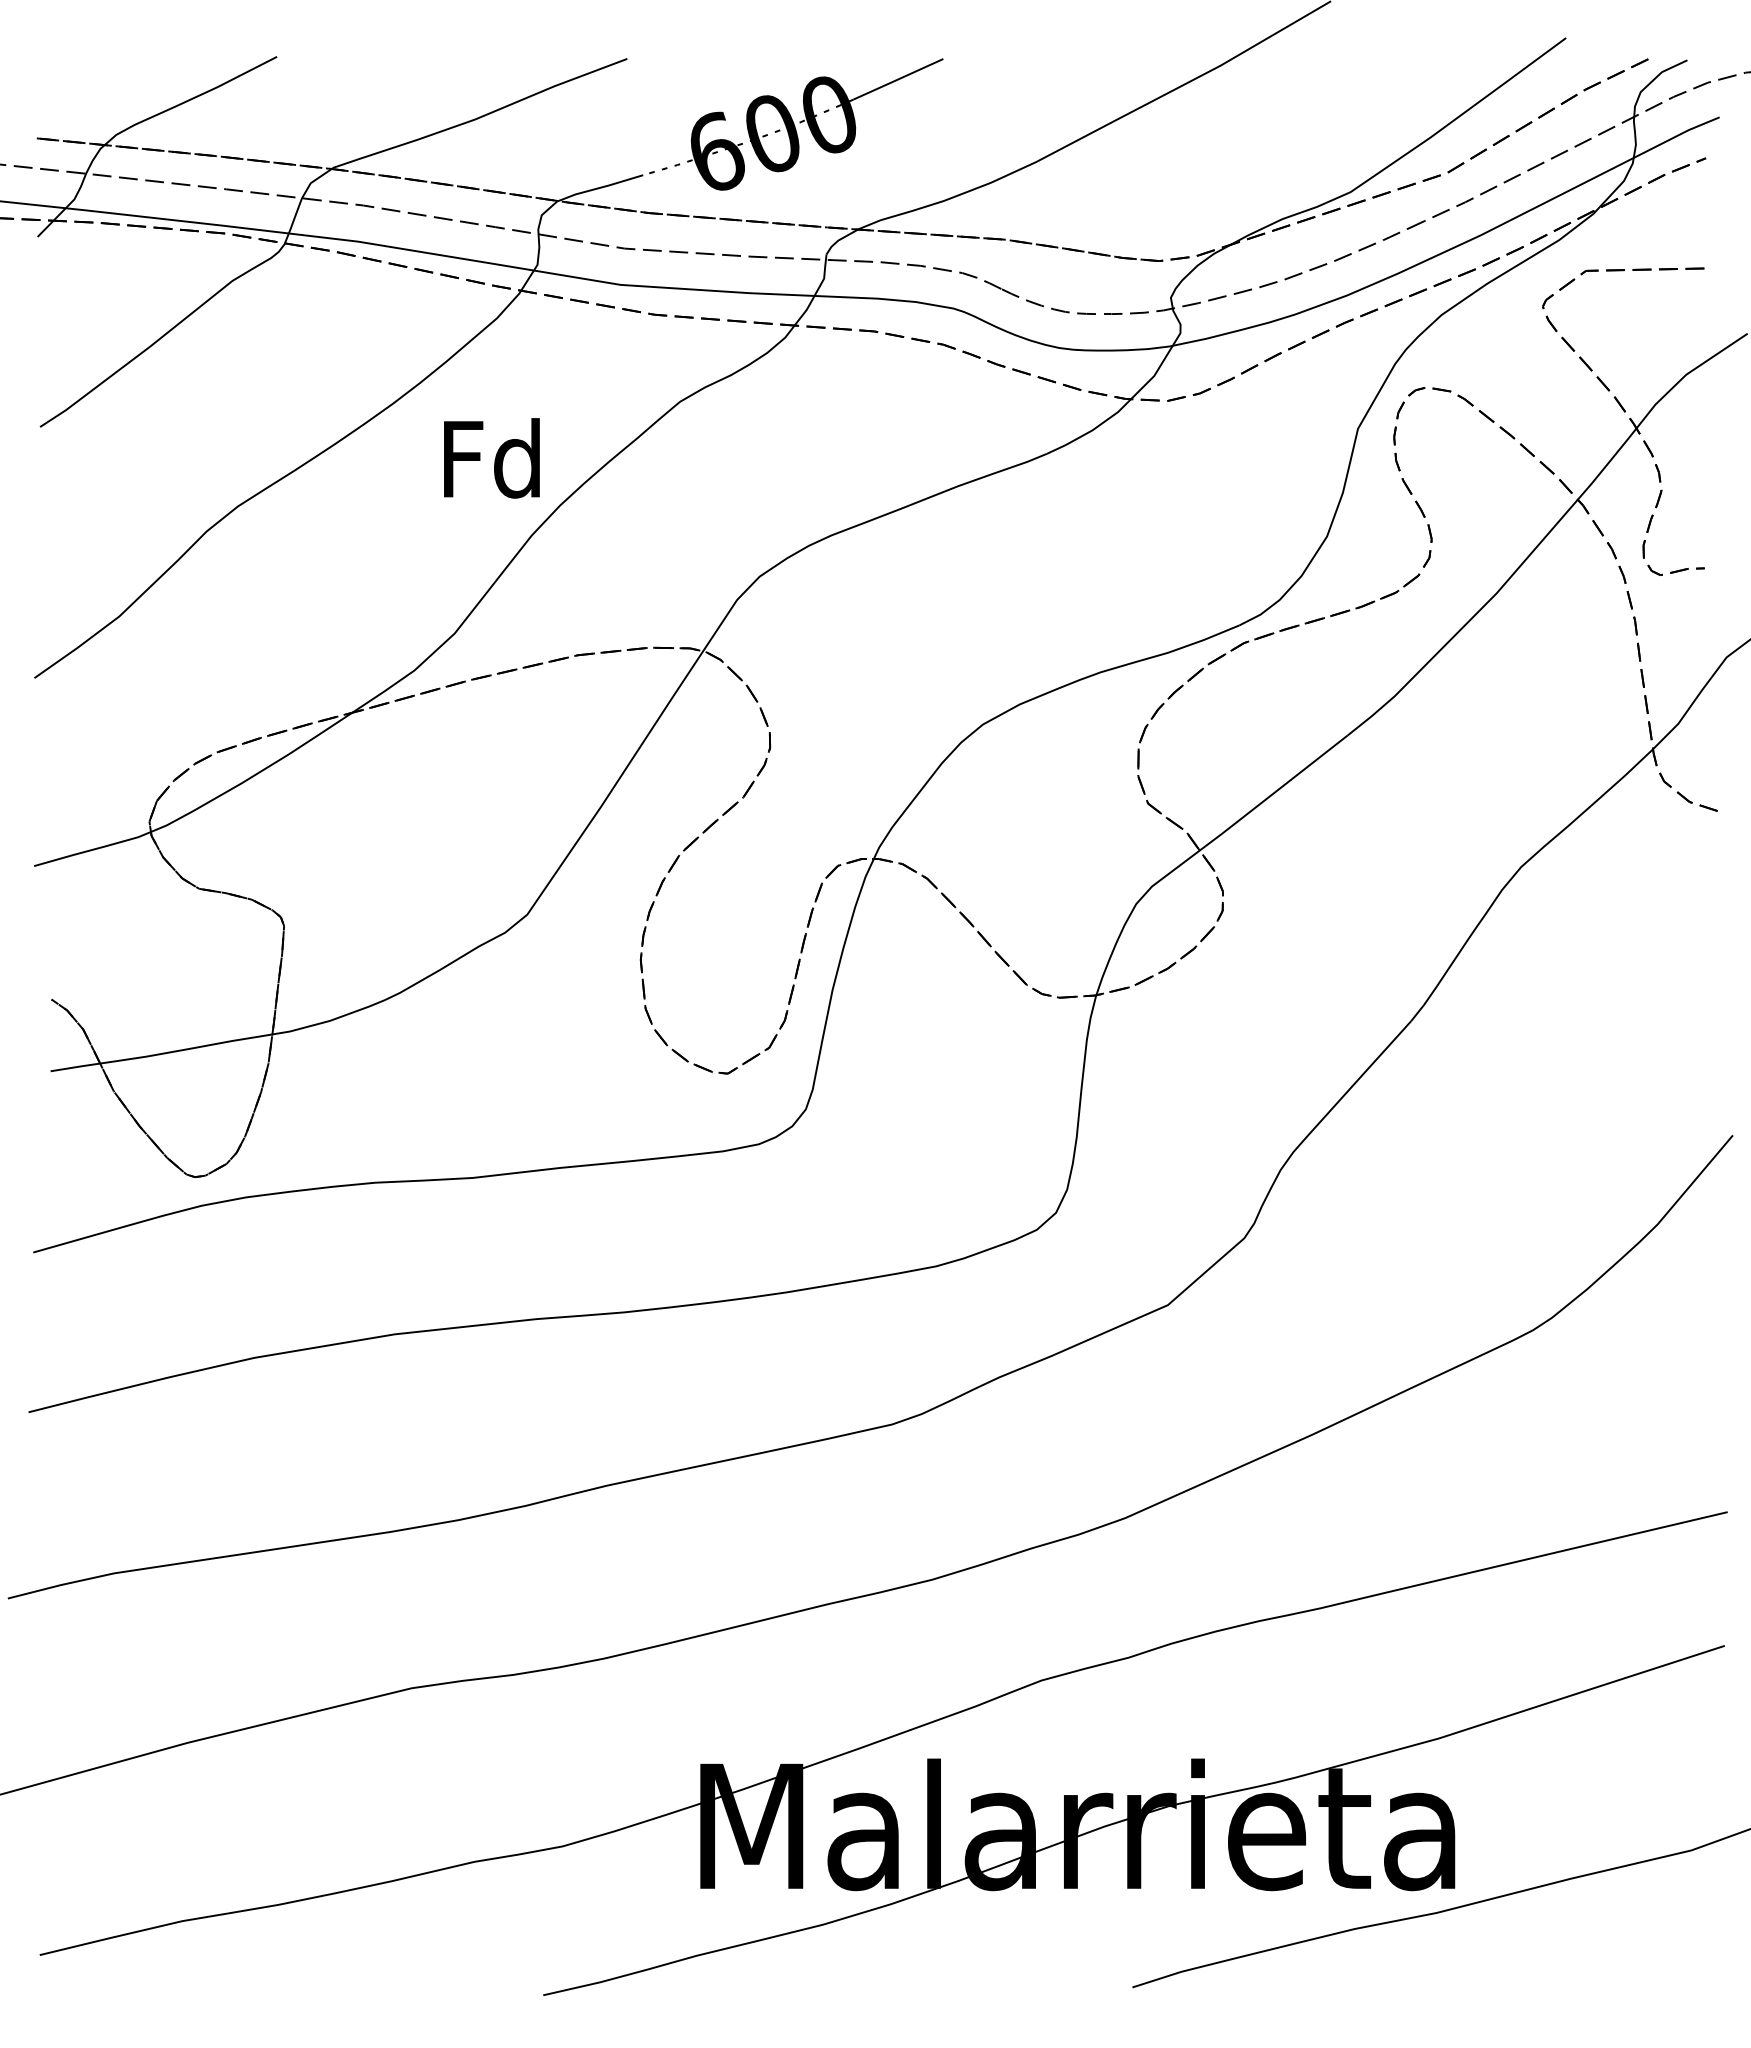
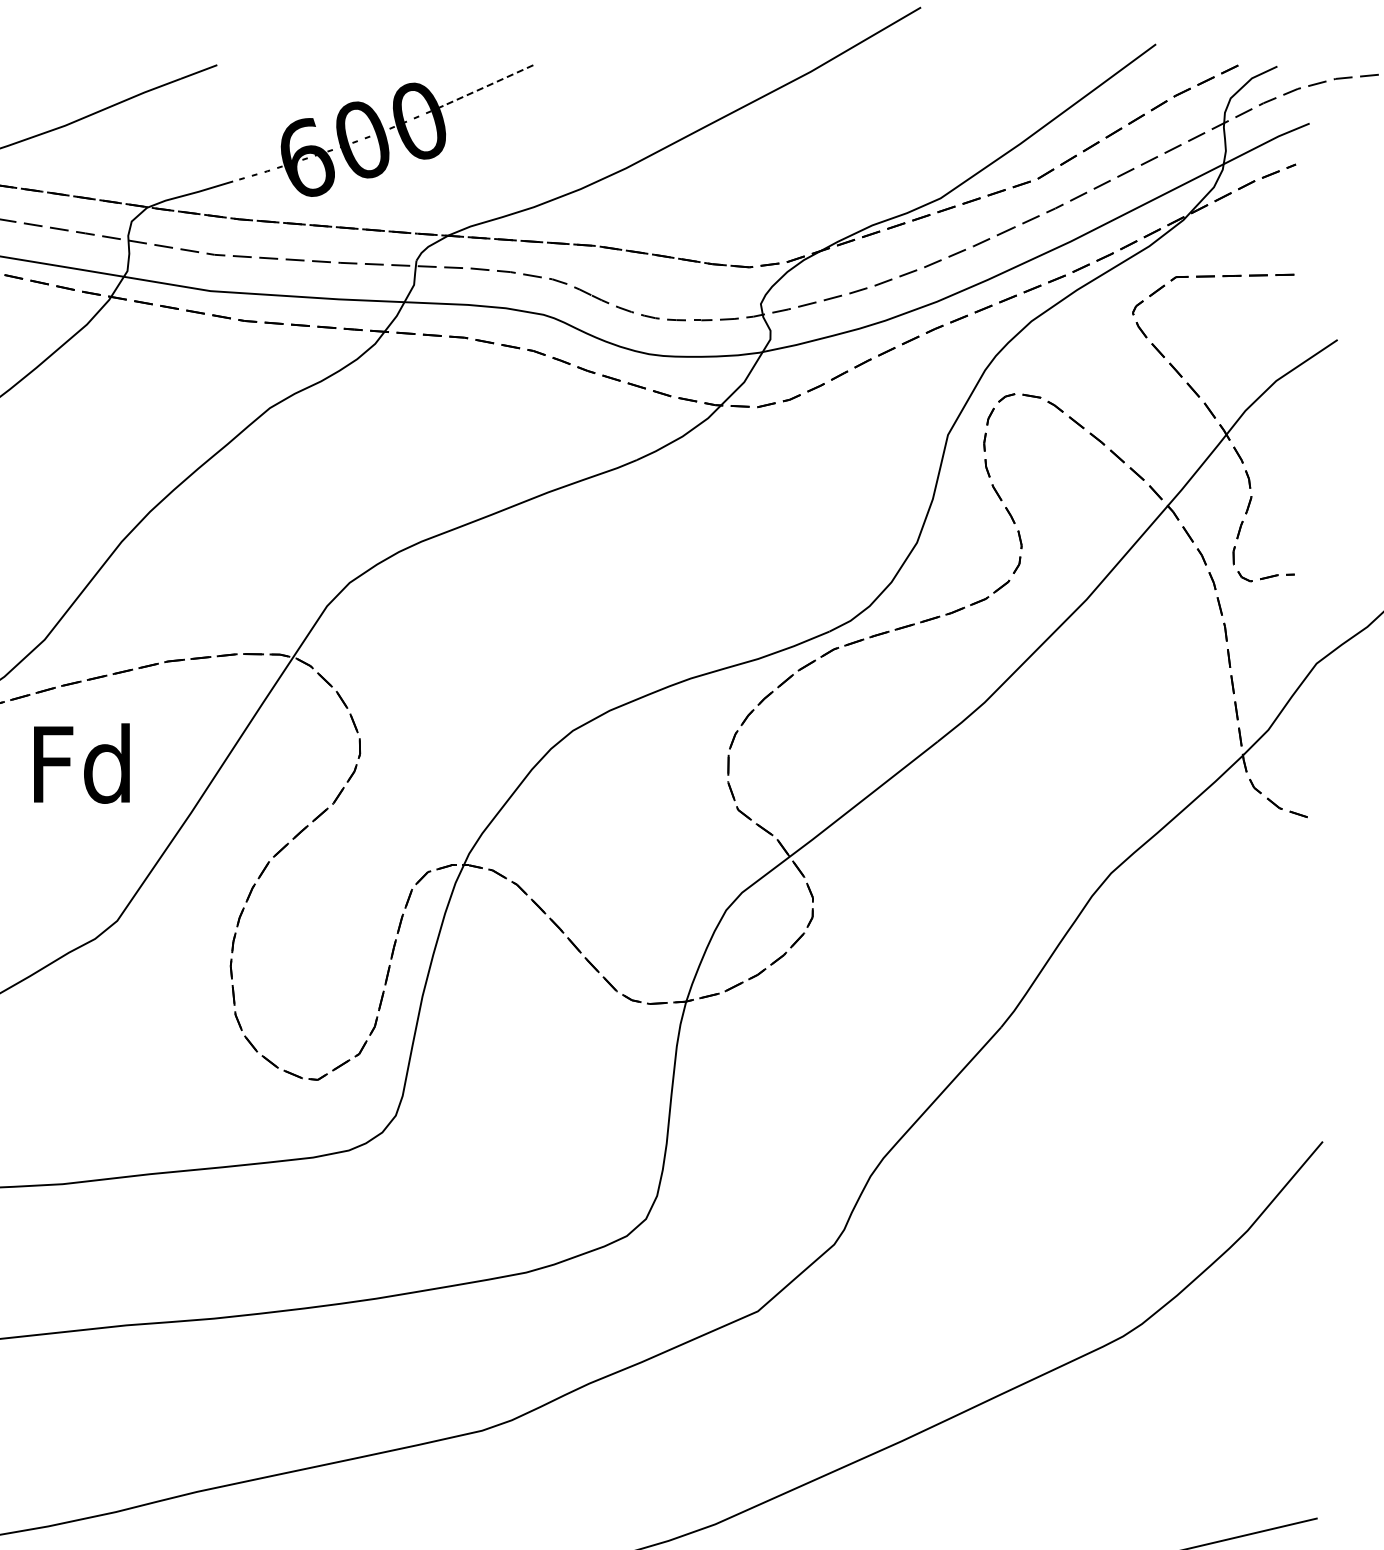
line: (897, 79) -> (487, 85), solid -> dashed
text: (491, 458) -> (81, 763), moved

